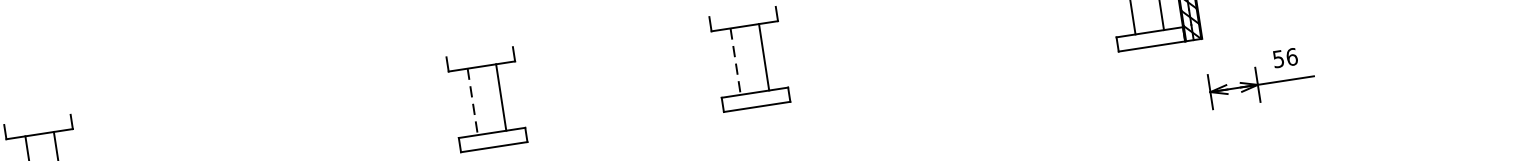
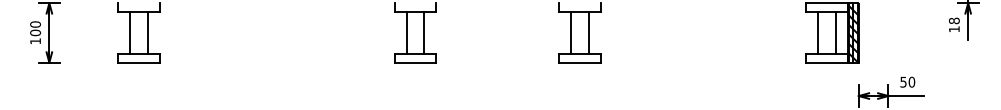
text: (1291, 56) -> (911, 81), 56 -> 50
line: (736, 60) -> (571, 32), dashed -> solid
line: (472, 101) -> (406, 32), dashed -> solid

